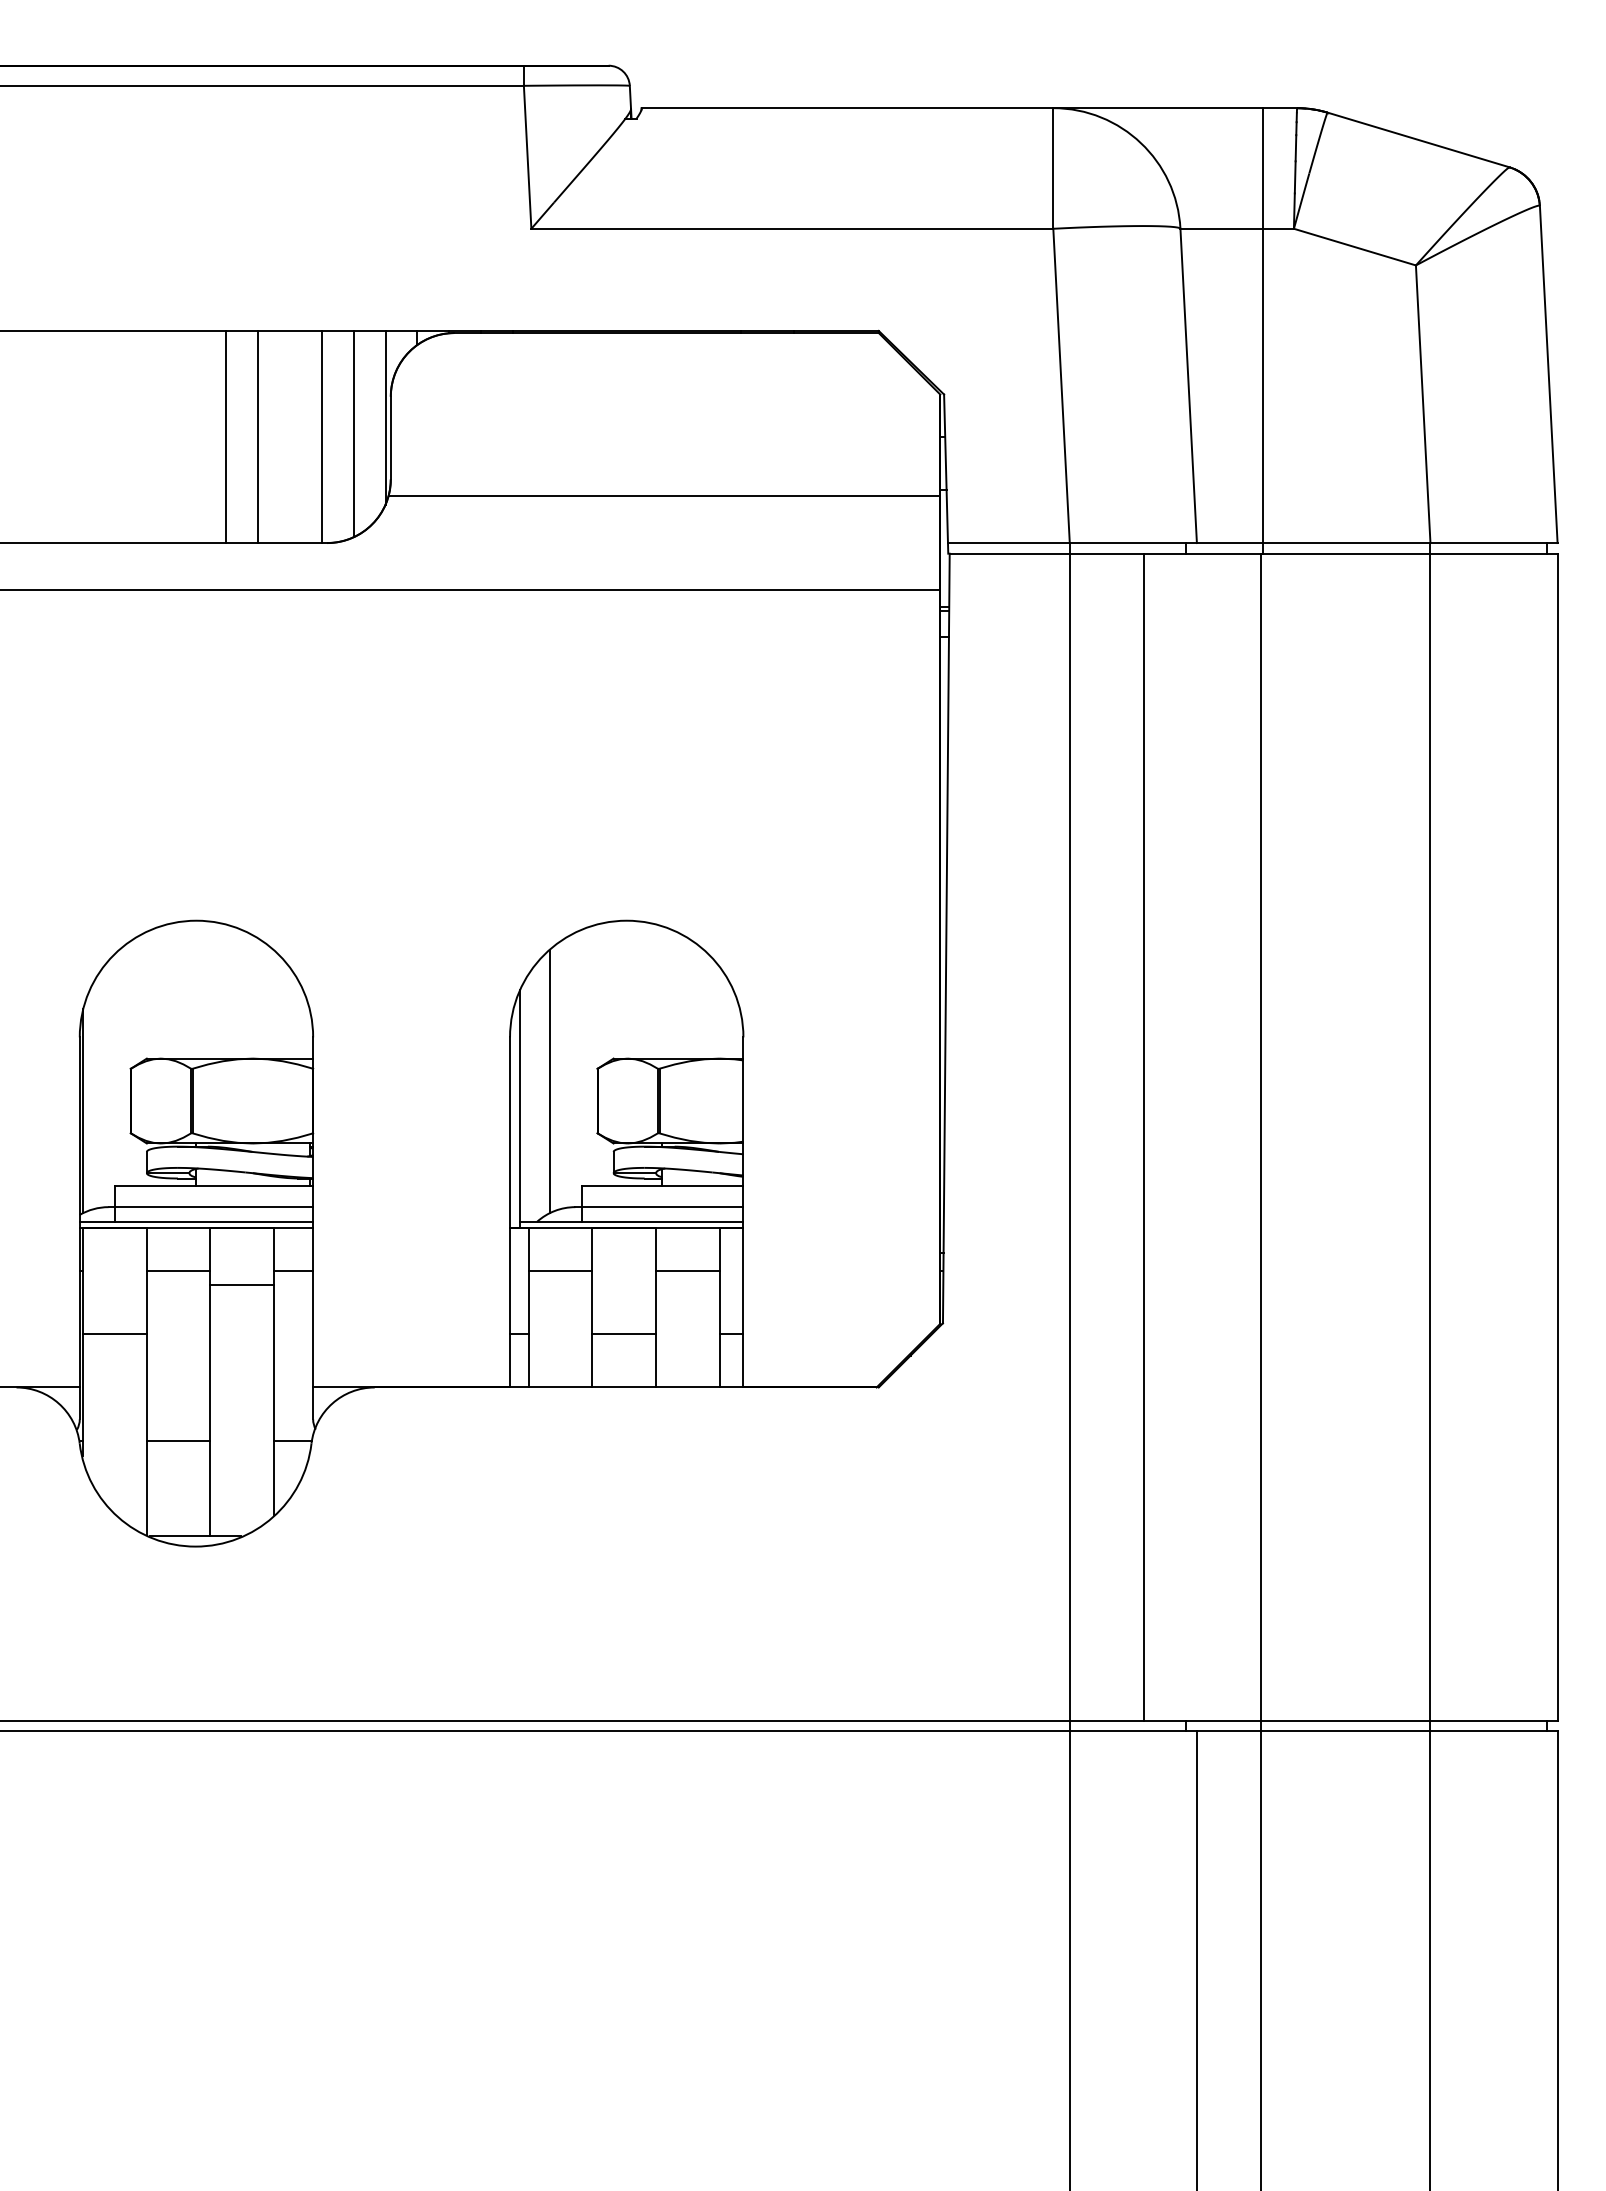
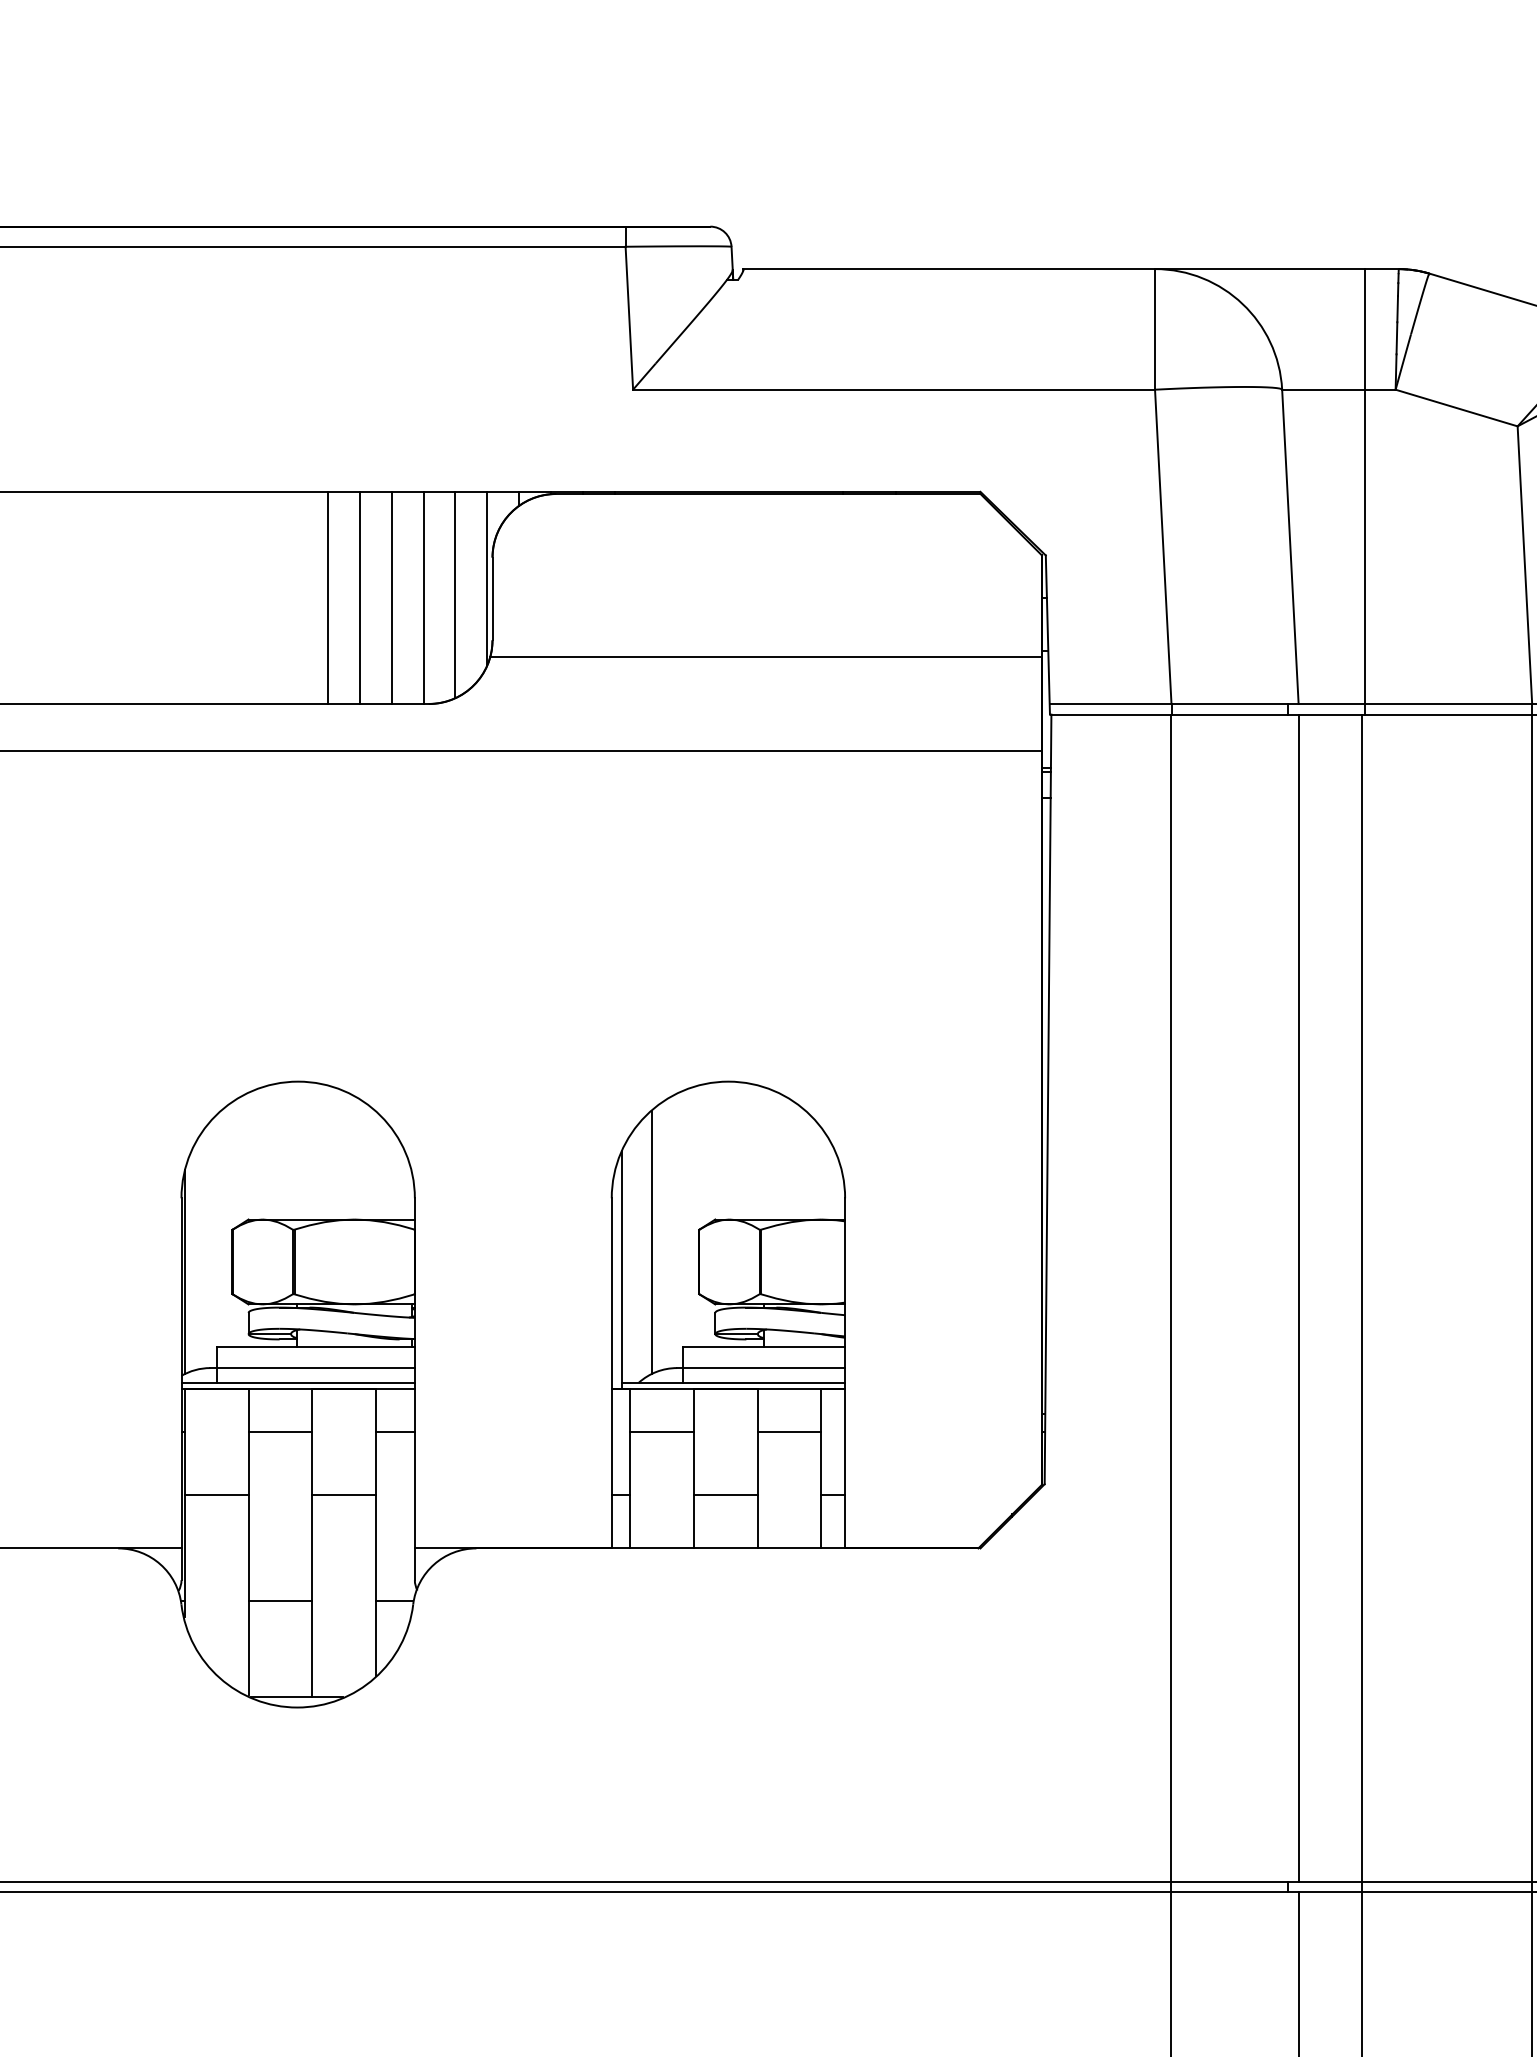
line: (290, 436) -> (392, 597), added
line: (1144, 1136) -> (1299, 1297), moved
line: (242, 1285) -> (344, 1495), moved

